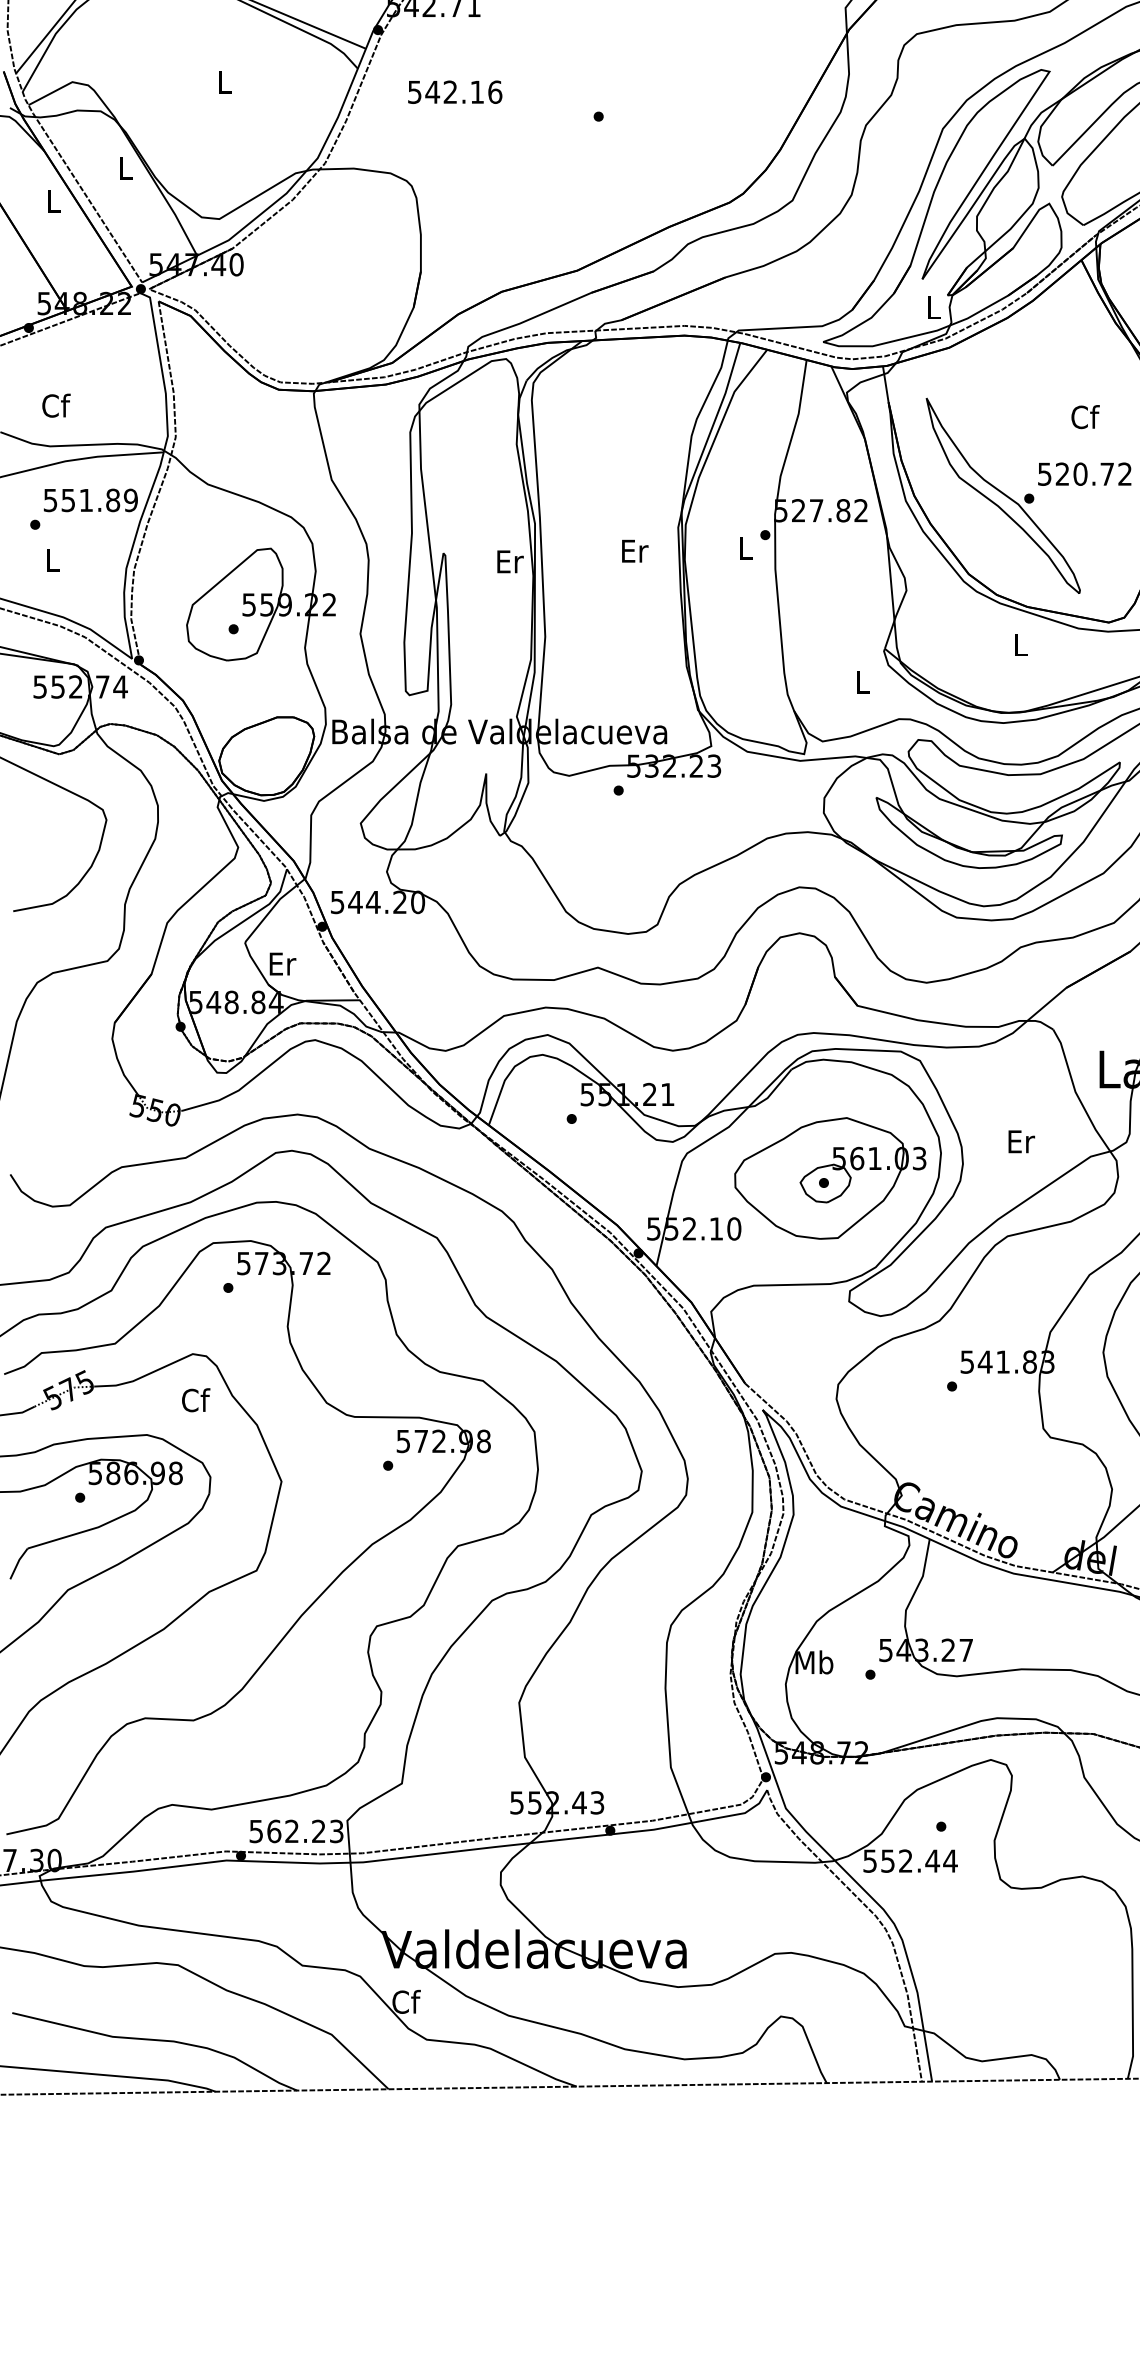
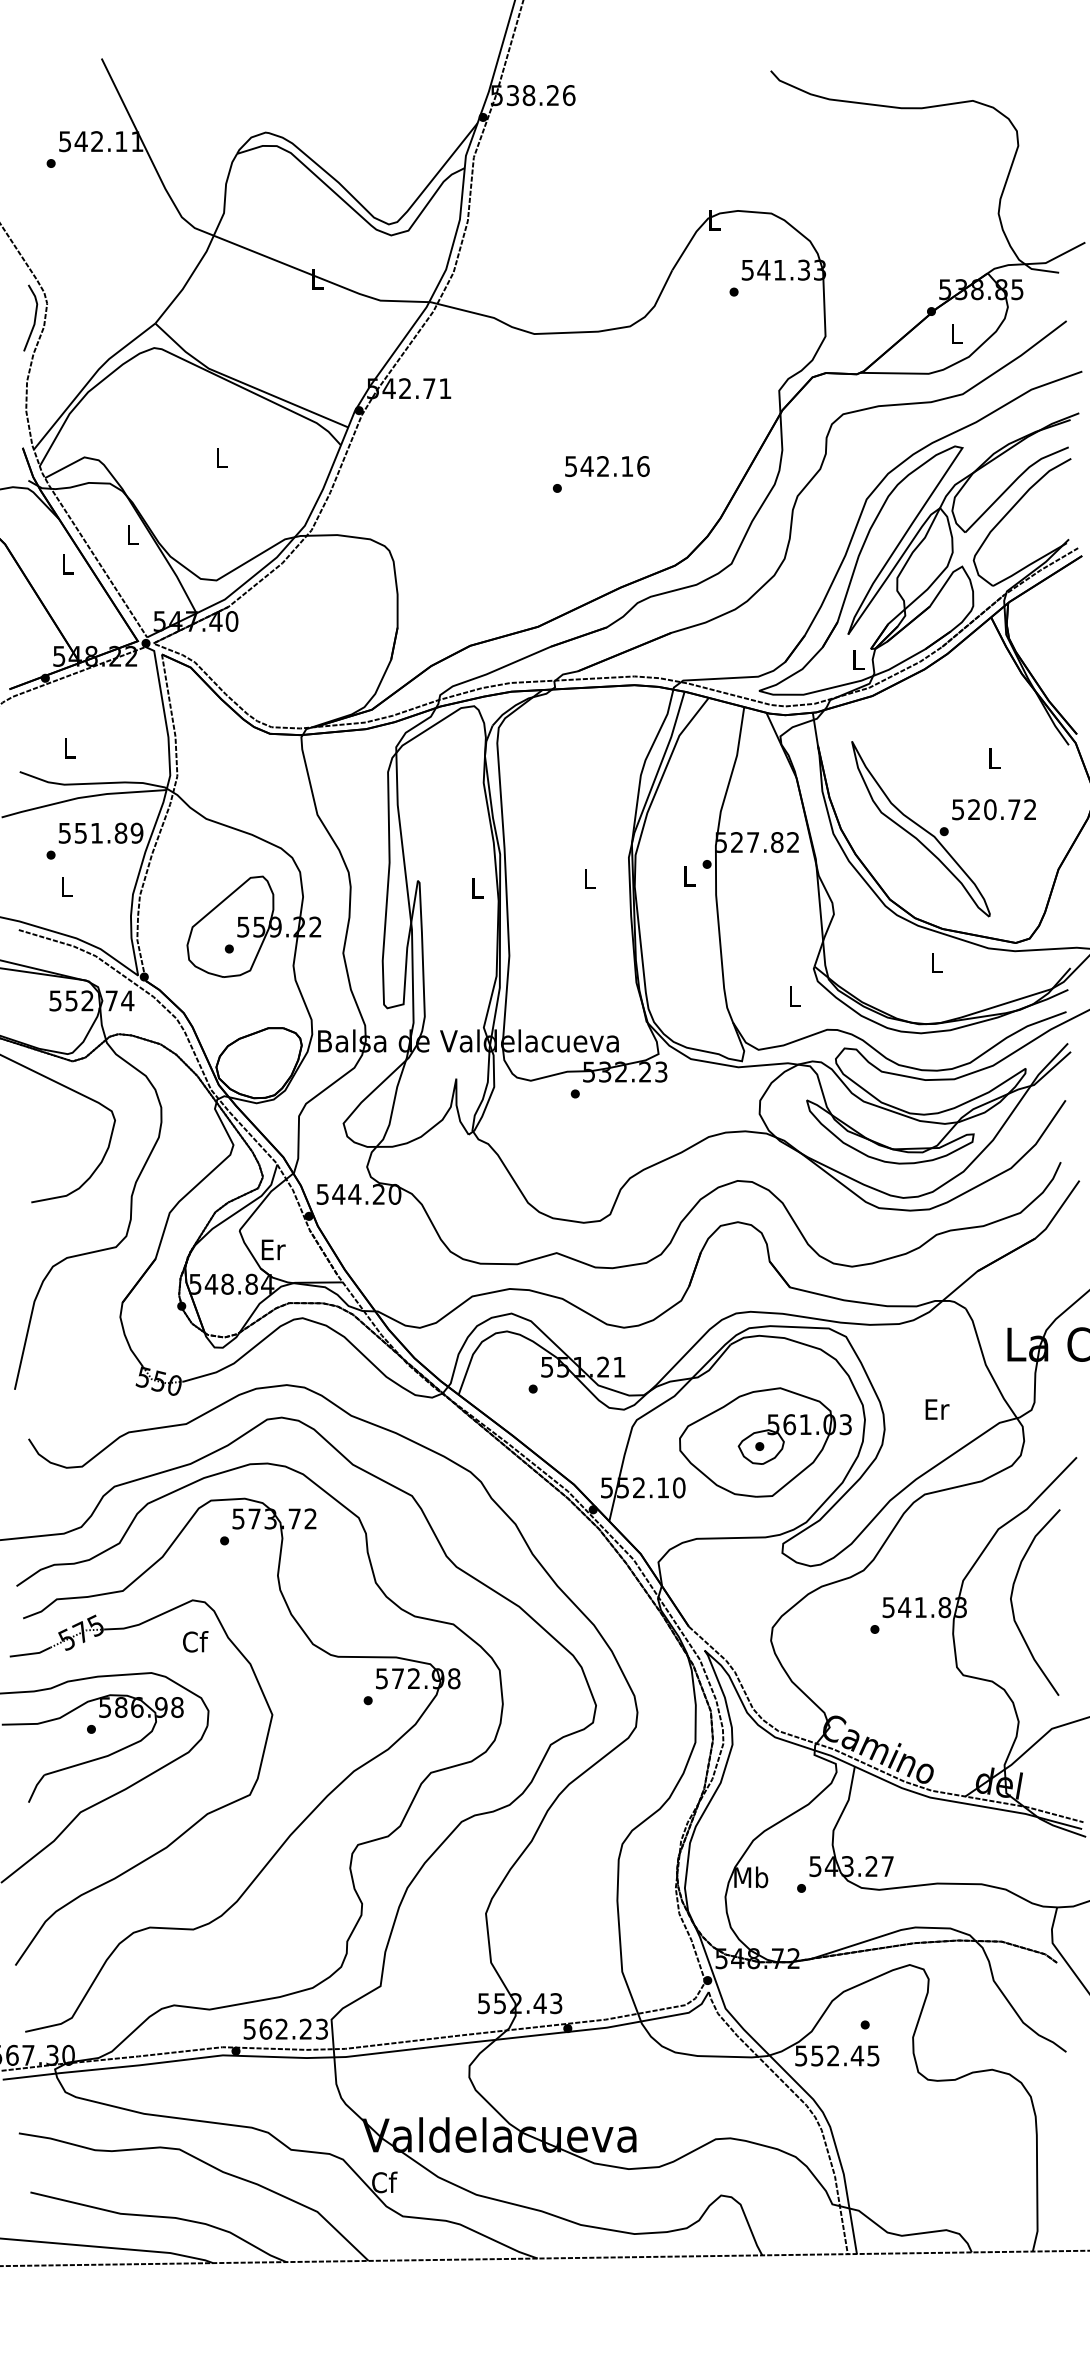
text: (455, 92) -> (607, 466), moved
text: (55, 404) -> (69, 747), Cf -> L
text: (1085, 417) -> (994, 758), Cf -> L
text: (635, 550) -> (590, 878), Er -> L
text: (510, 561) -> (478, 888), Er -> L
text: (950, 1860) -> (873, 2055), 552.44 -> 552.45

